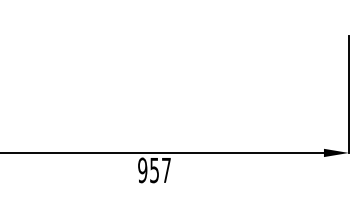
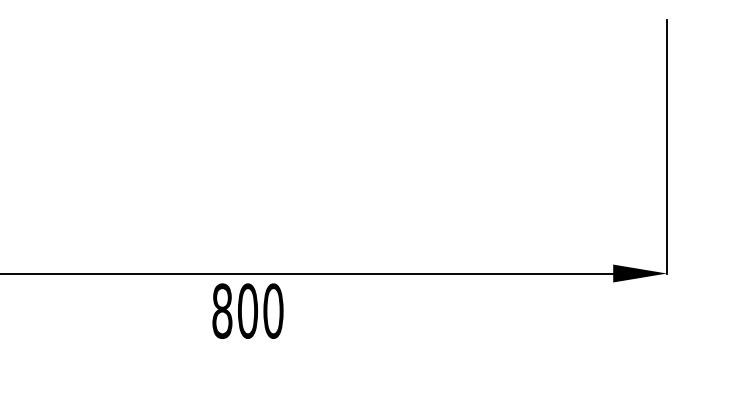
text: (154, 170) -> (247, 311), 957 -> 800

